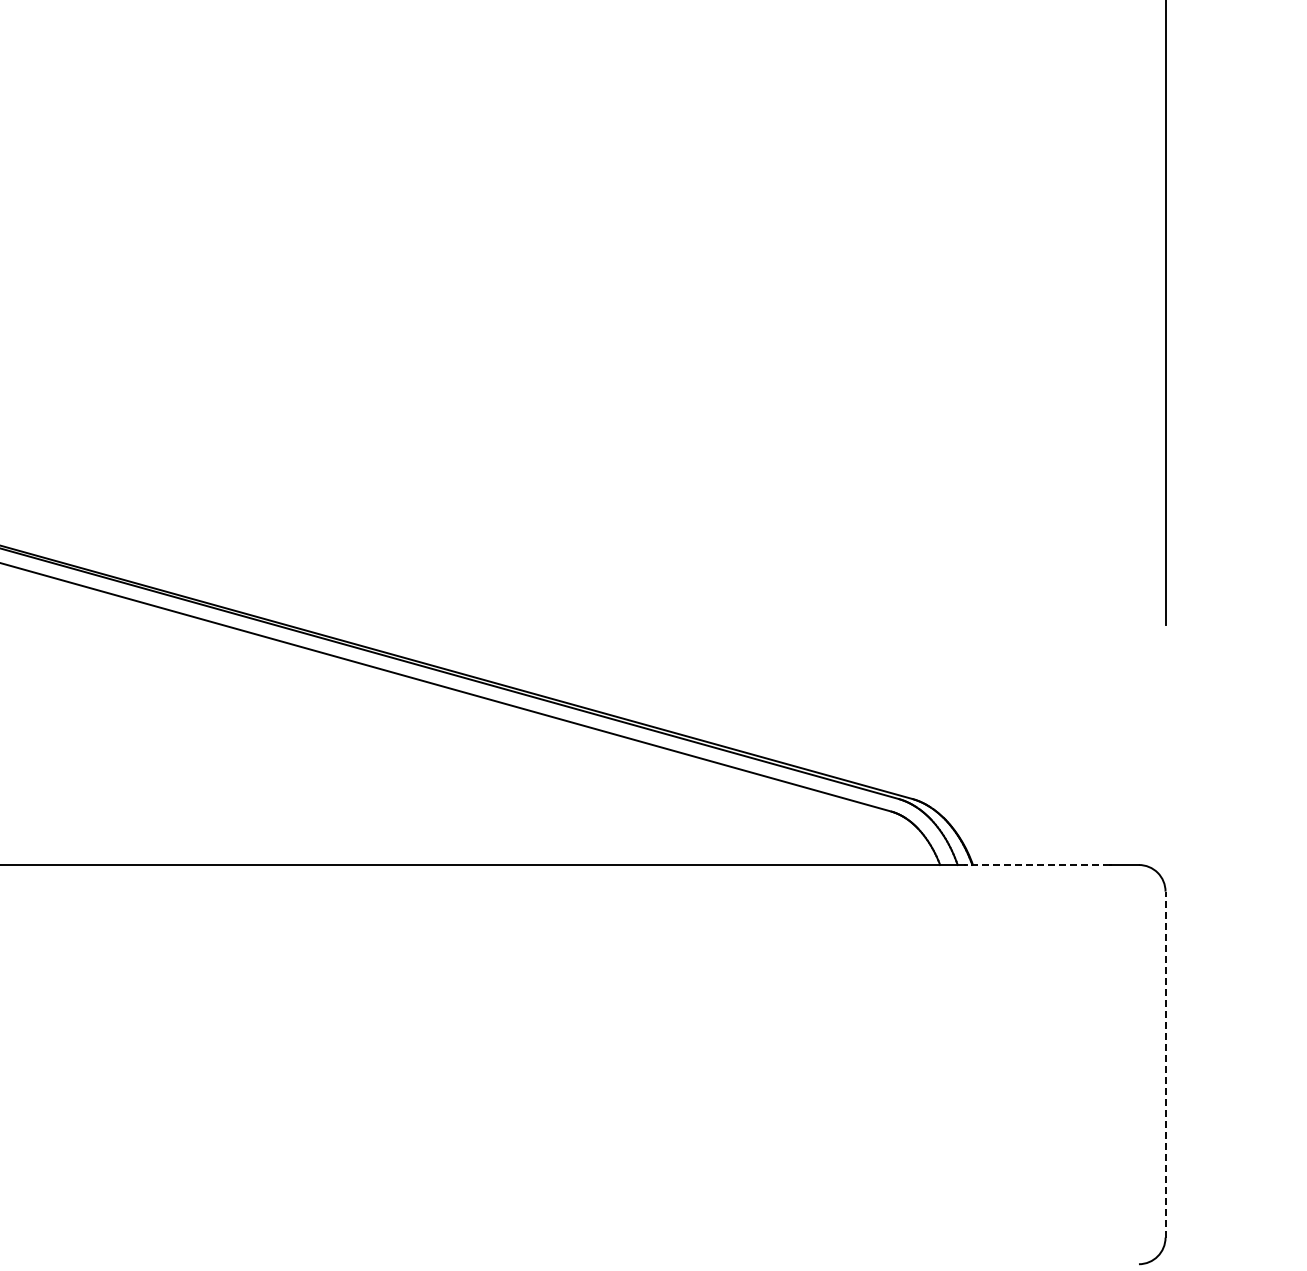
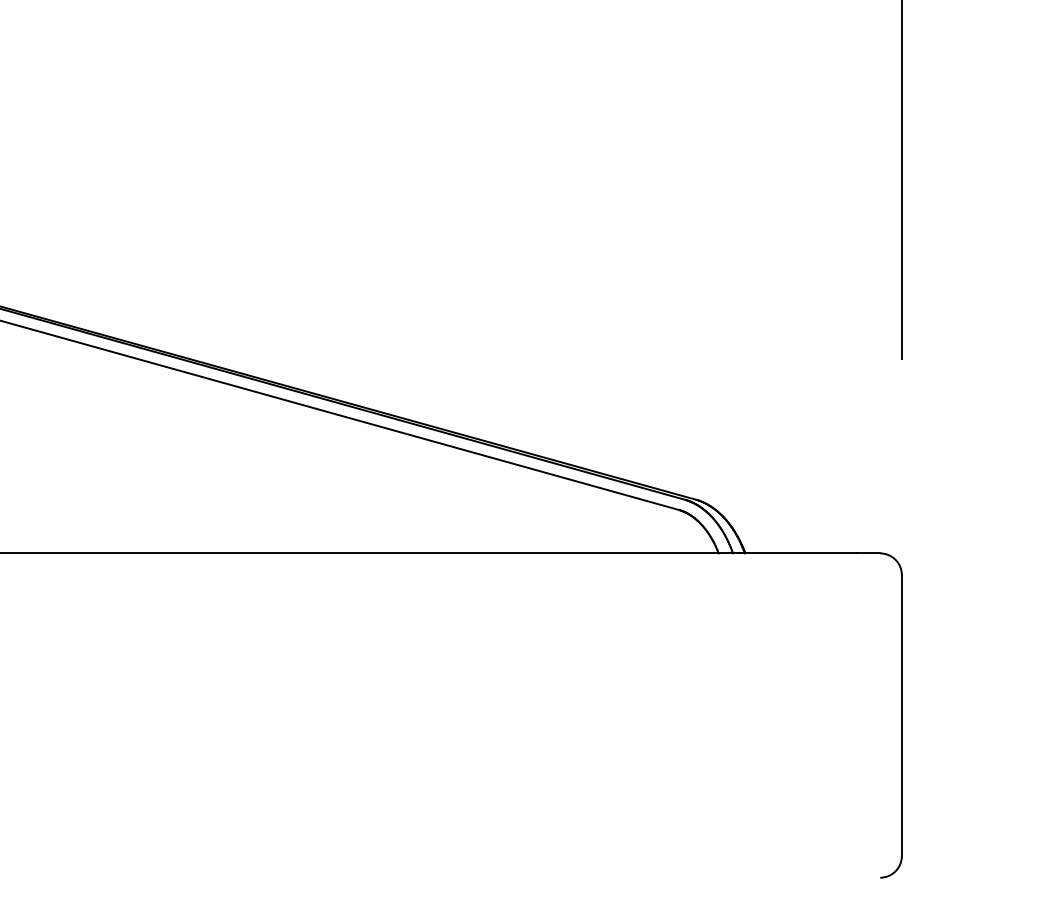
line: (1037, 865) -> (797, 553), dashed -> solid
line: (1165, 1064) -> (901, 715), dashed -> solid

